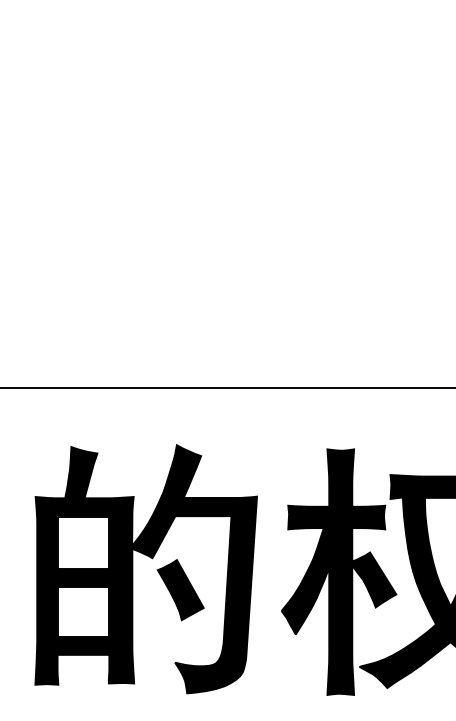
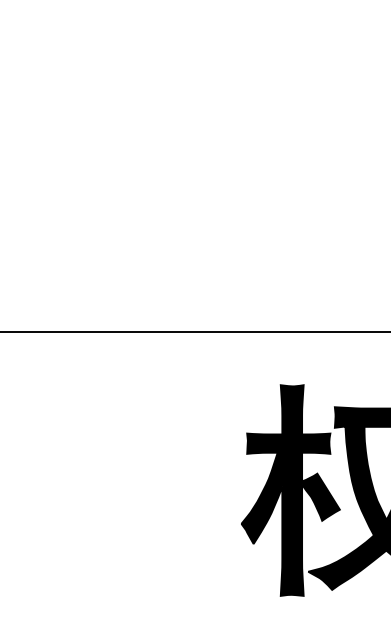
part: (156, 569) -> (134, 488), removed

